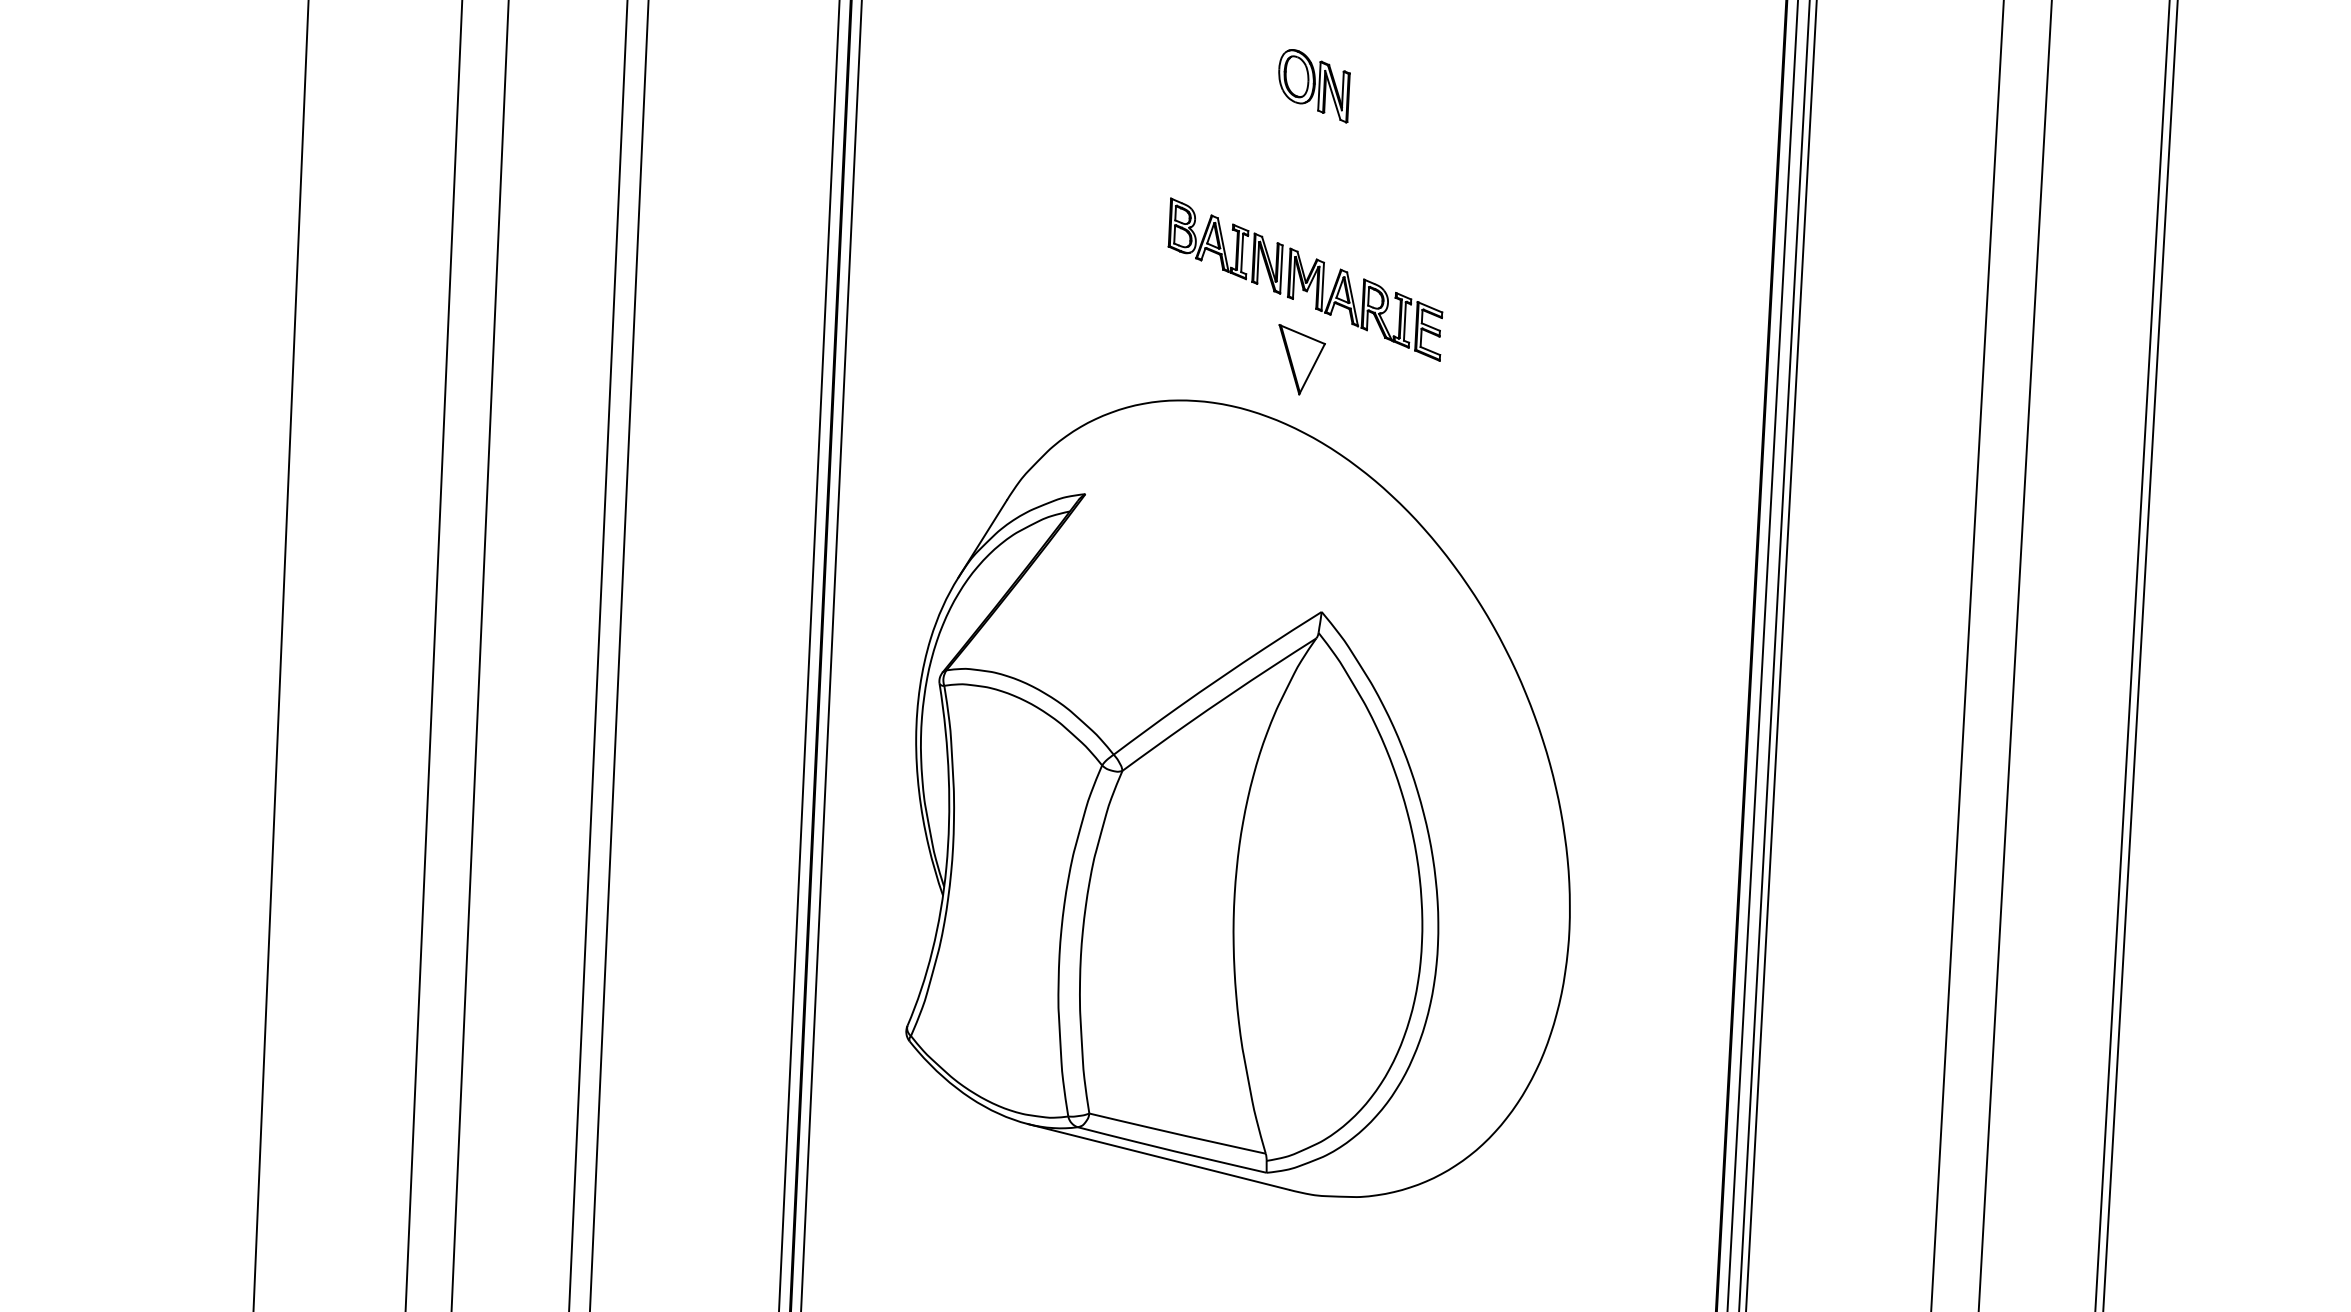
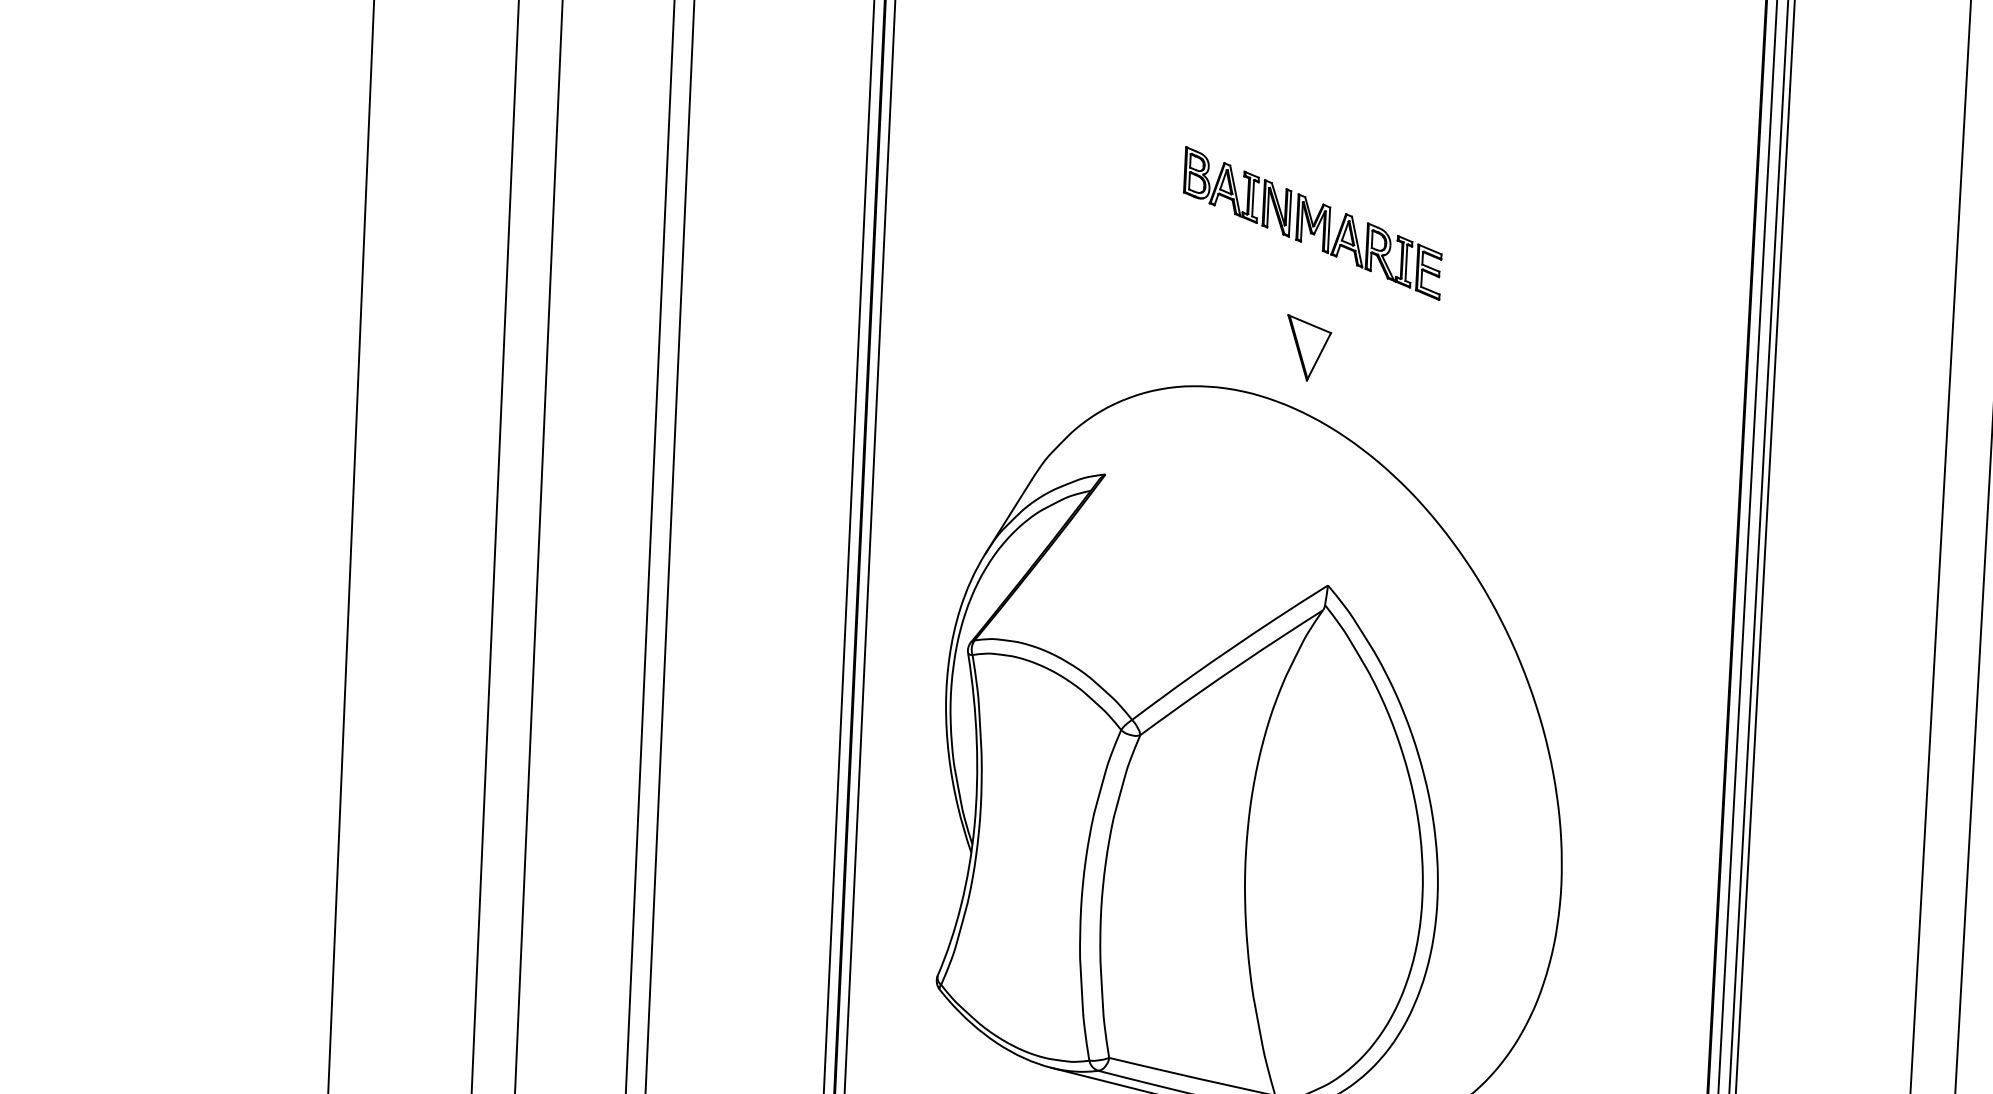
part: (1314, 86) -> (1321, 90), removed
part: (1305, 279) -> (1312, 223), moved

